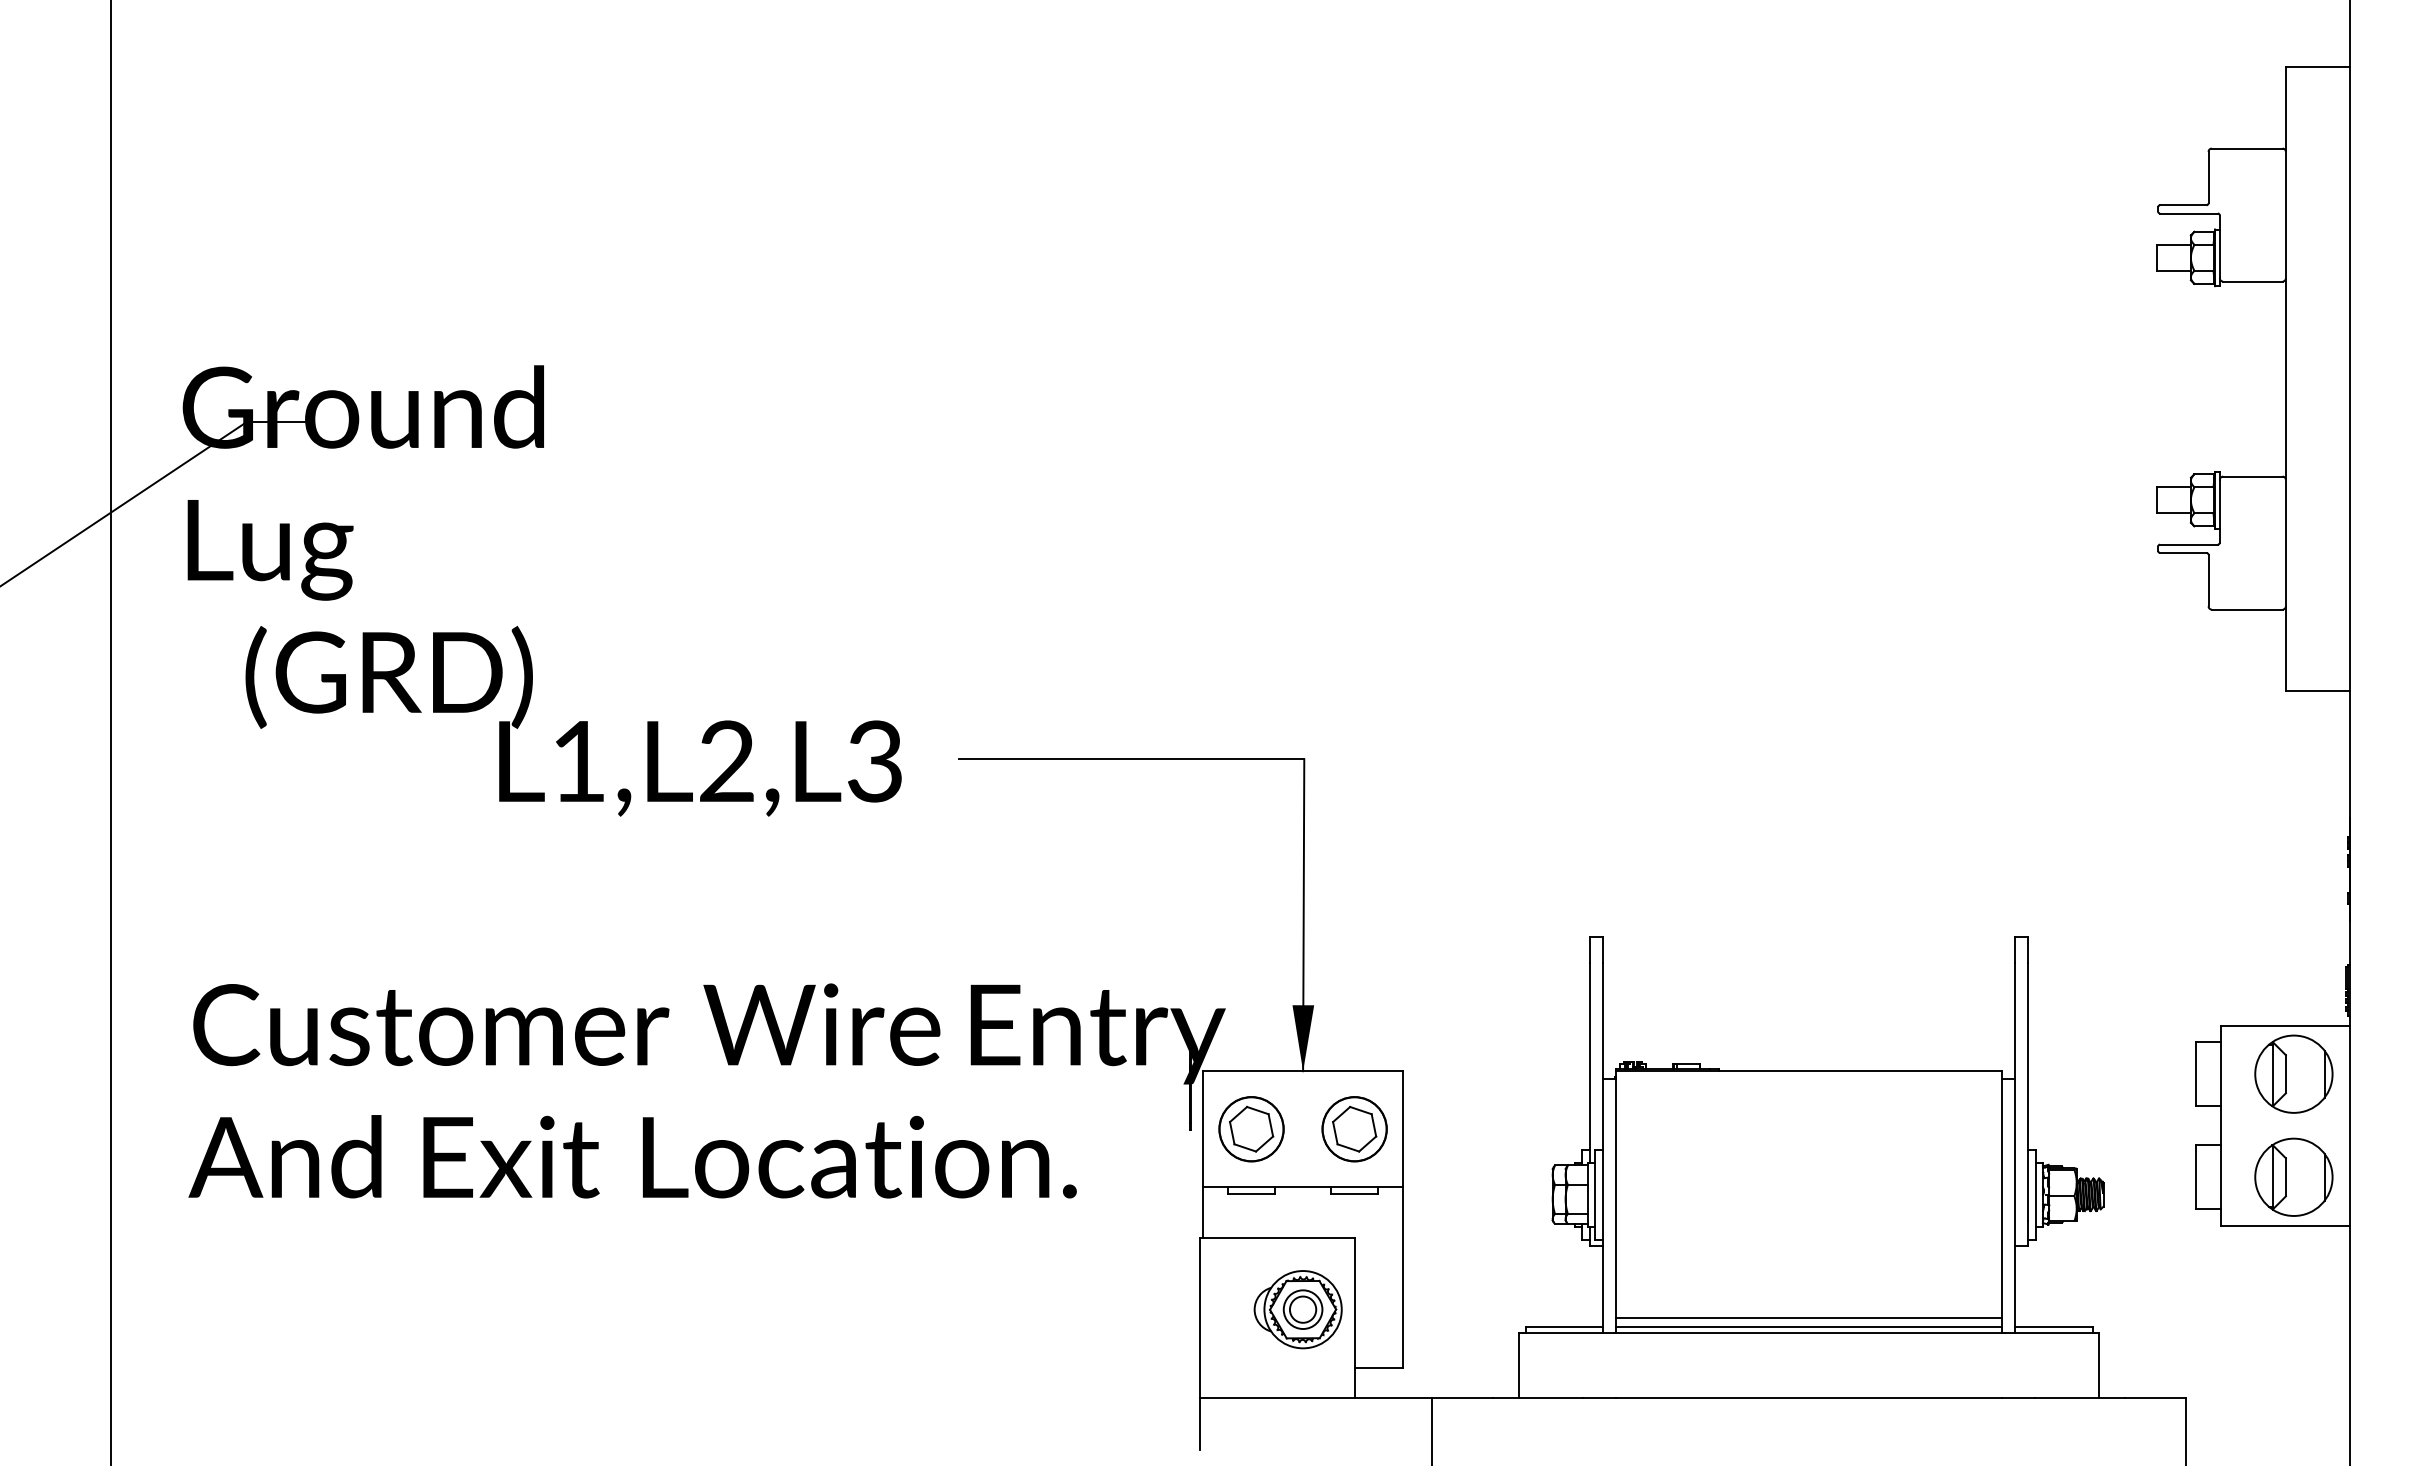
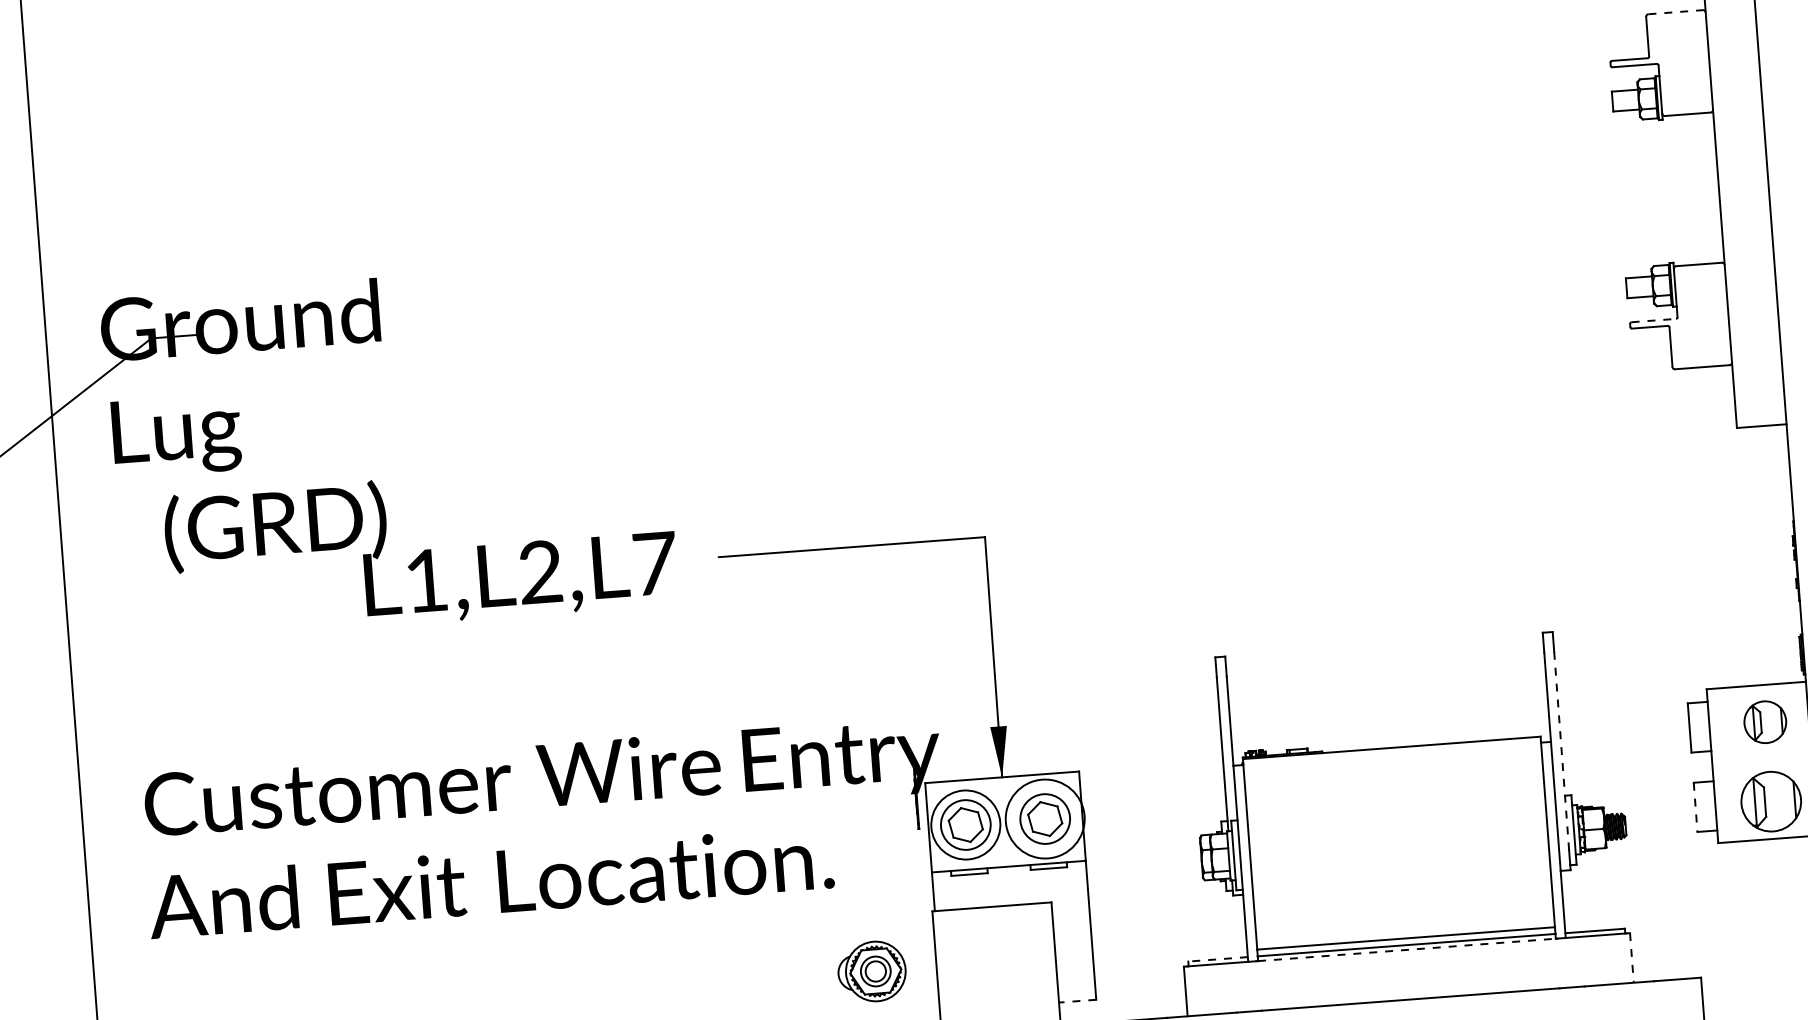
line: (2247, 148) -> (1675, 12), solid -> dashed
line: (2188, 544) -> (1653, 320), solid -> dashed
text: (875, 761) -> (654, 563), L1,L2,L3 -> L1,L2,L7
part: (2293, 1073) -> (1764, 721), size x0.7
line: (2028, 1091) -> (1561, 750), solid -> dashed
circle: (1251, 1129) -> (965, 825), size x1.4
circle: (1354, 1129) -> (1045, 819), size x1.6
line: (2195, 1177) -> (1695, 807), solid -> dashed
part: (1297, 1309) -> (871, 971), moved
line: (1564, 1327) -> (1218, 959), solid -> dashed
line: (1809, 1333) -> (1407, 949), solid -> dashed
line: (2098, 1366) -> (1631, 958), solid -> dashed
line: (1378, 1367) -> (1077, 1001), solid -> dashed

